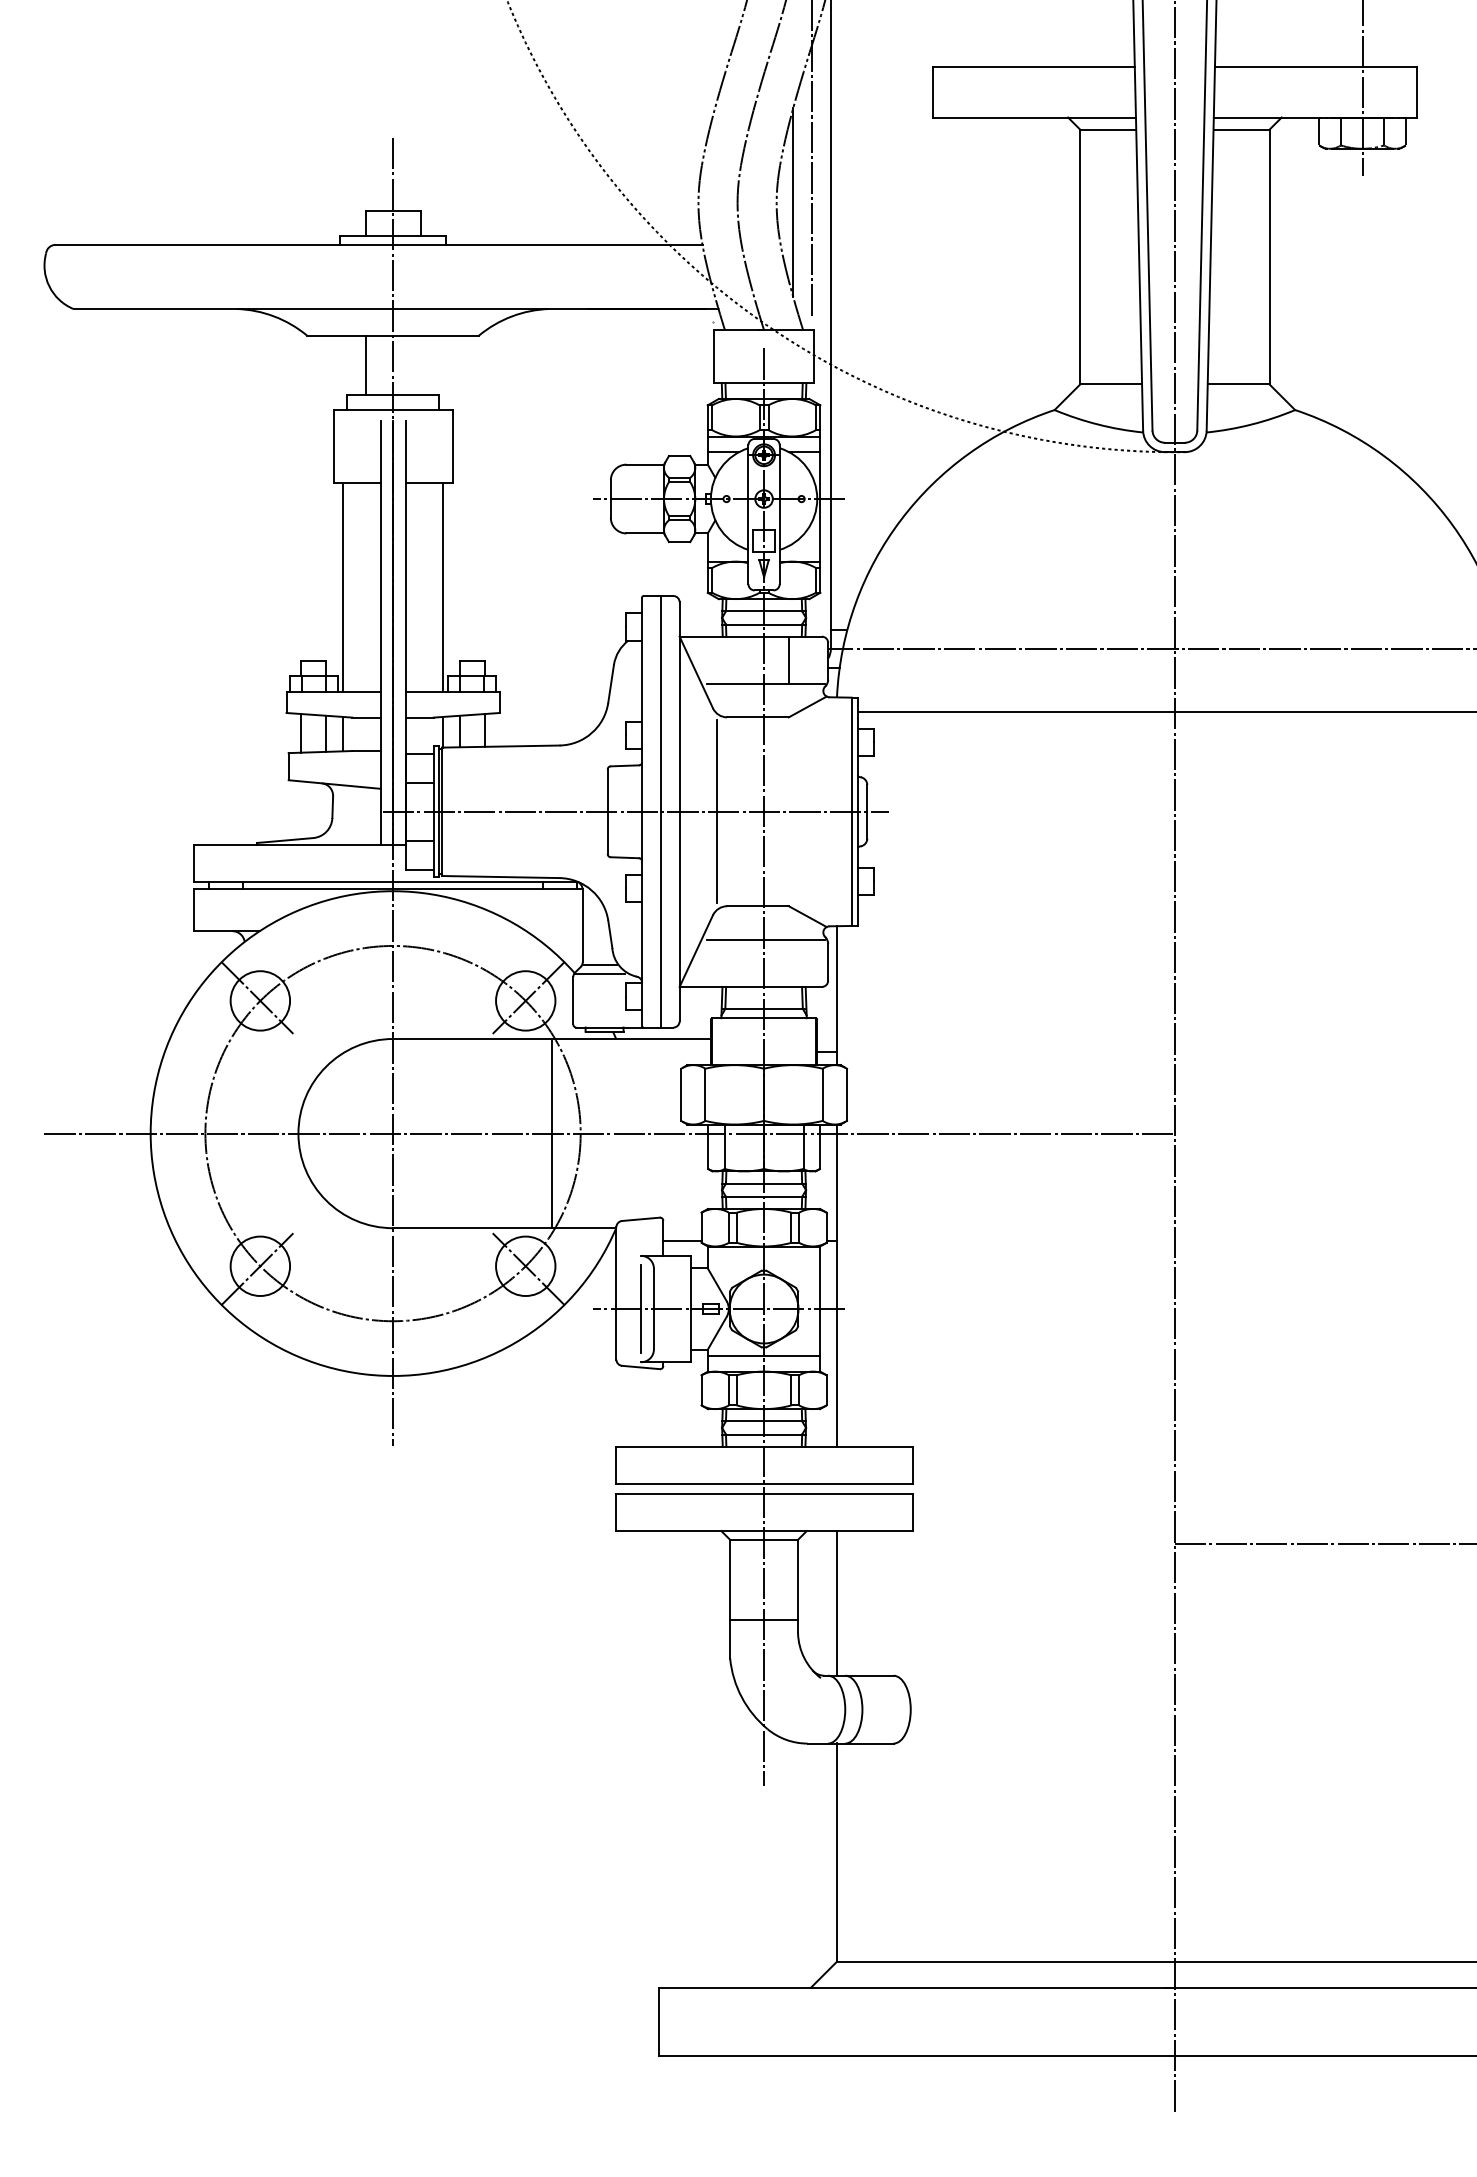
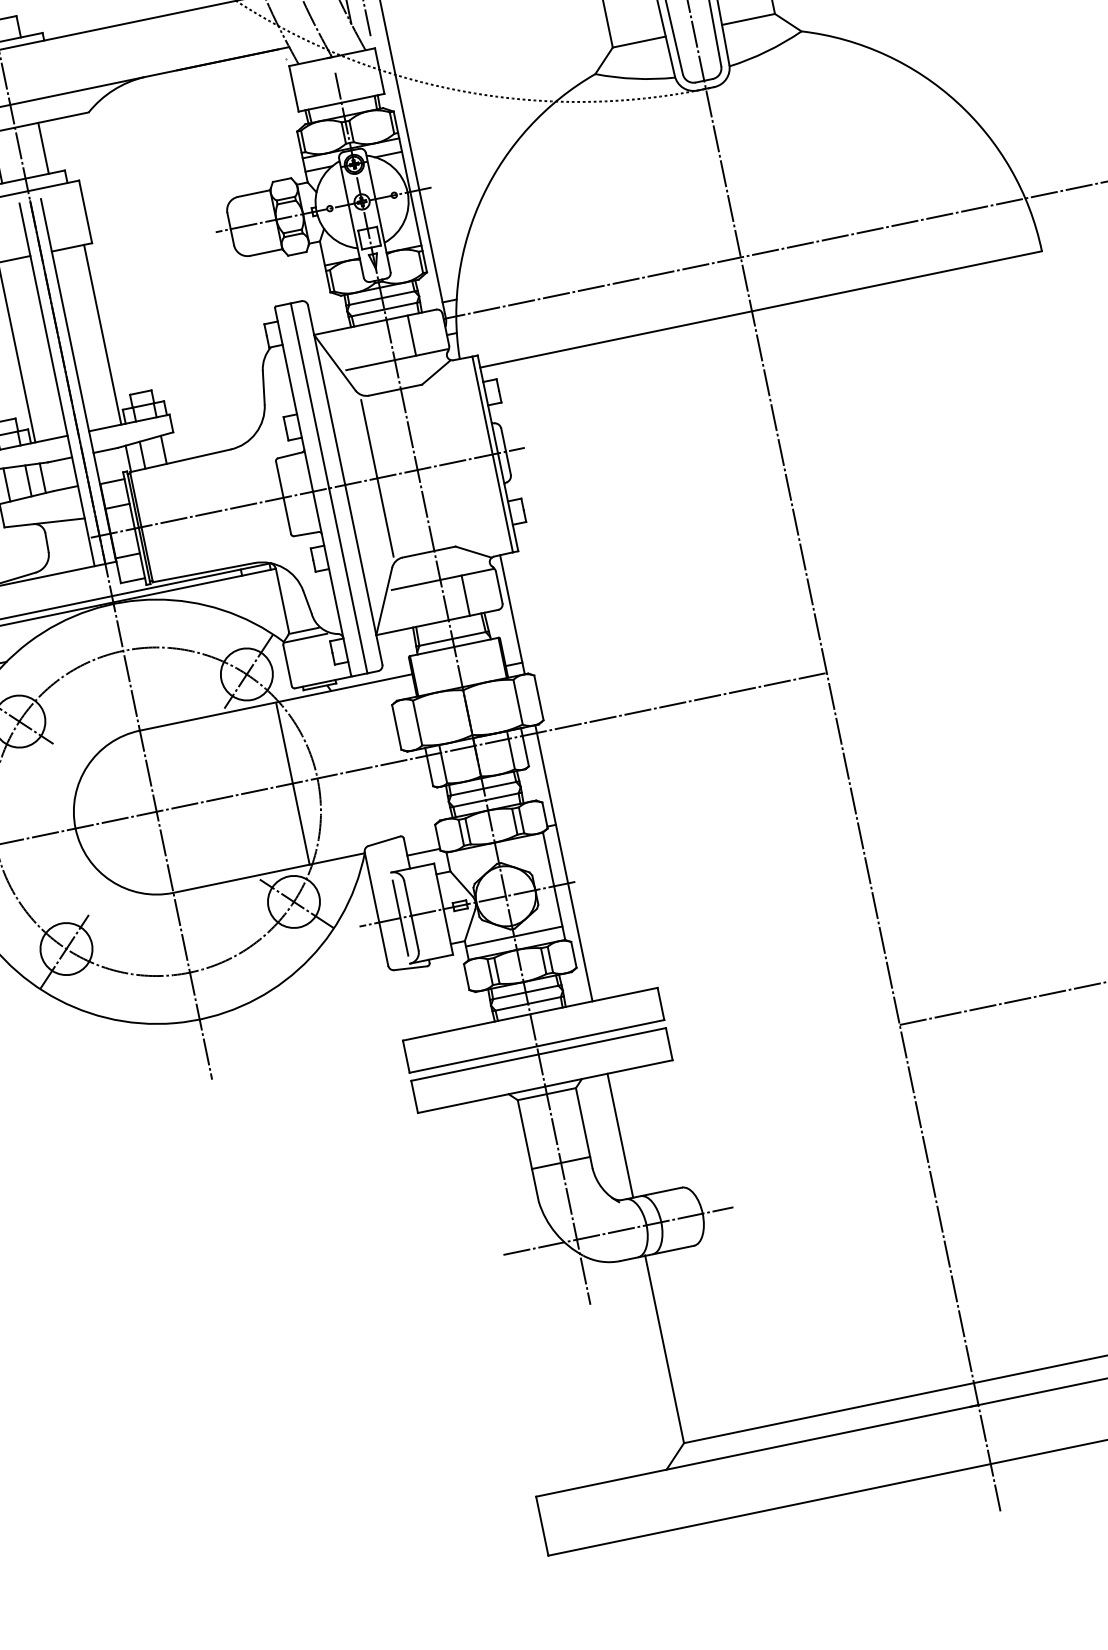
line: (420, 365) -> (43, 148), added
line: (788, 963) -> (465, 595), added
line: (812, 1709) -> (618, 1230), added

